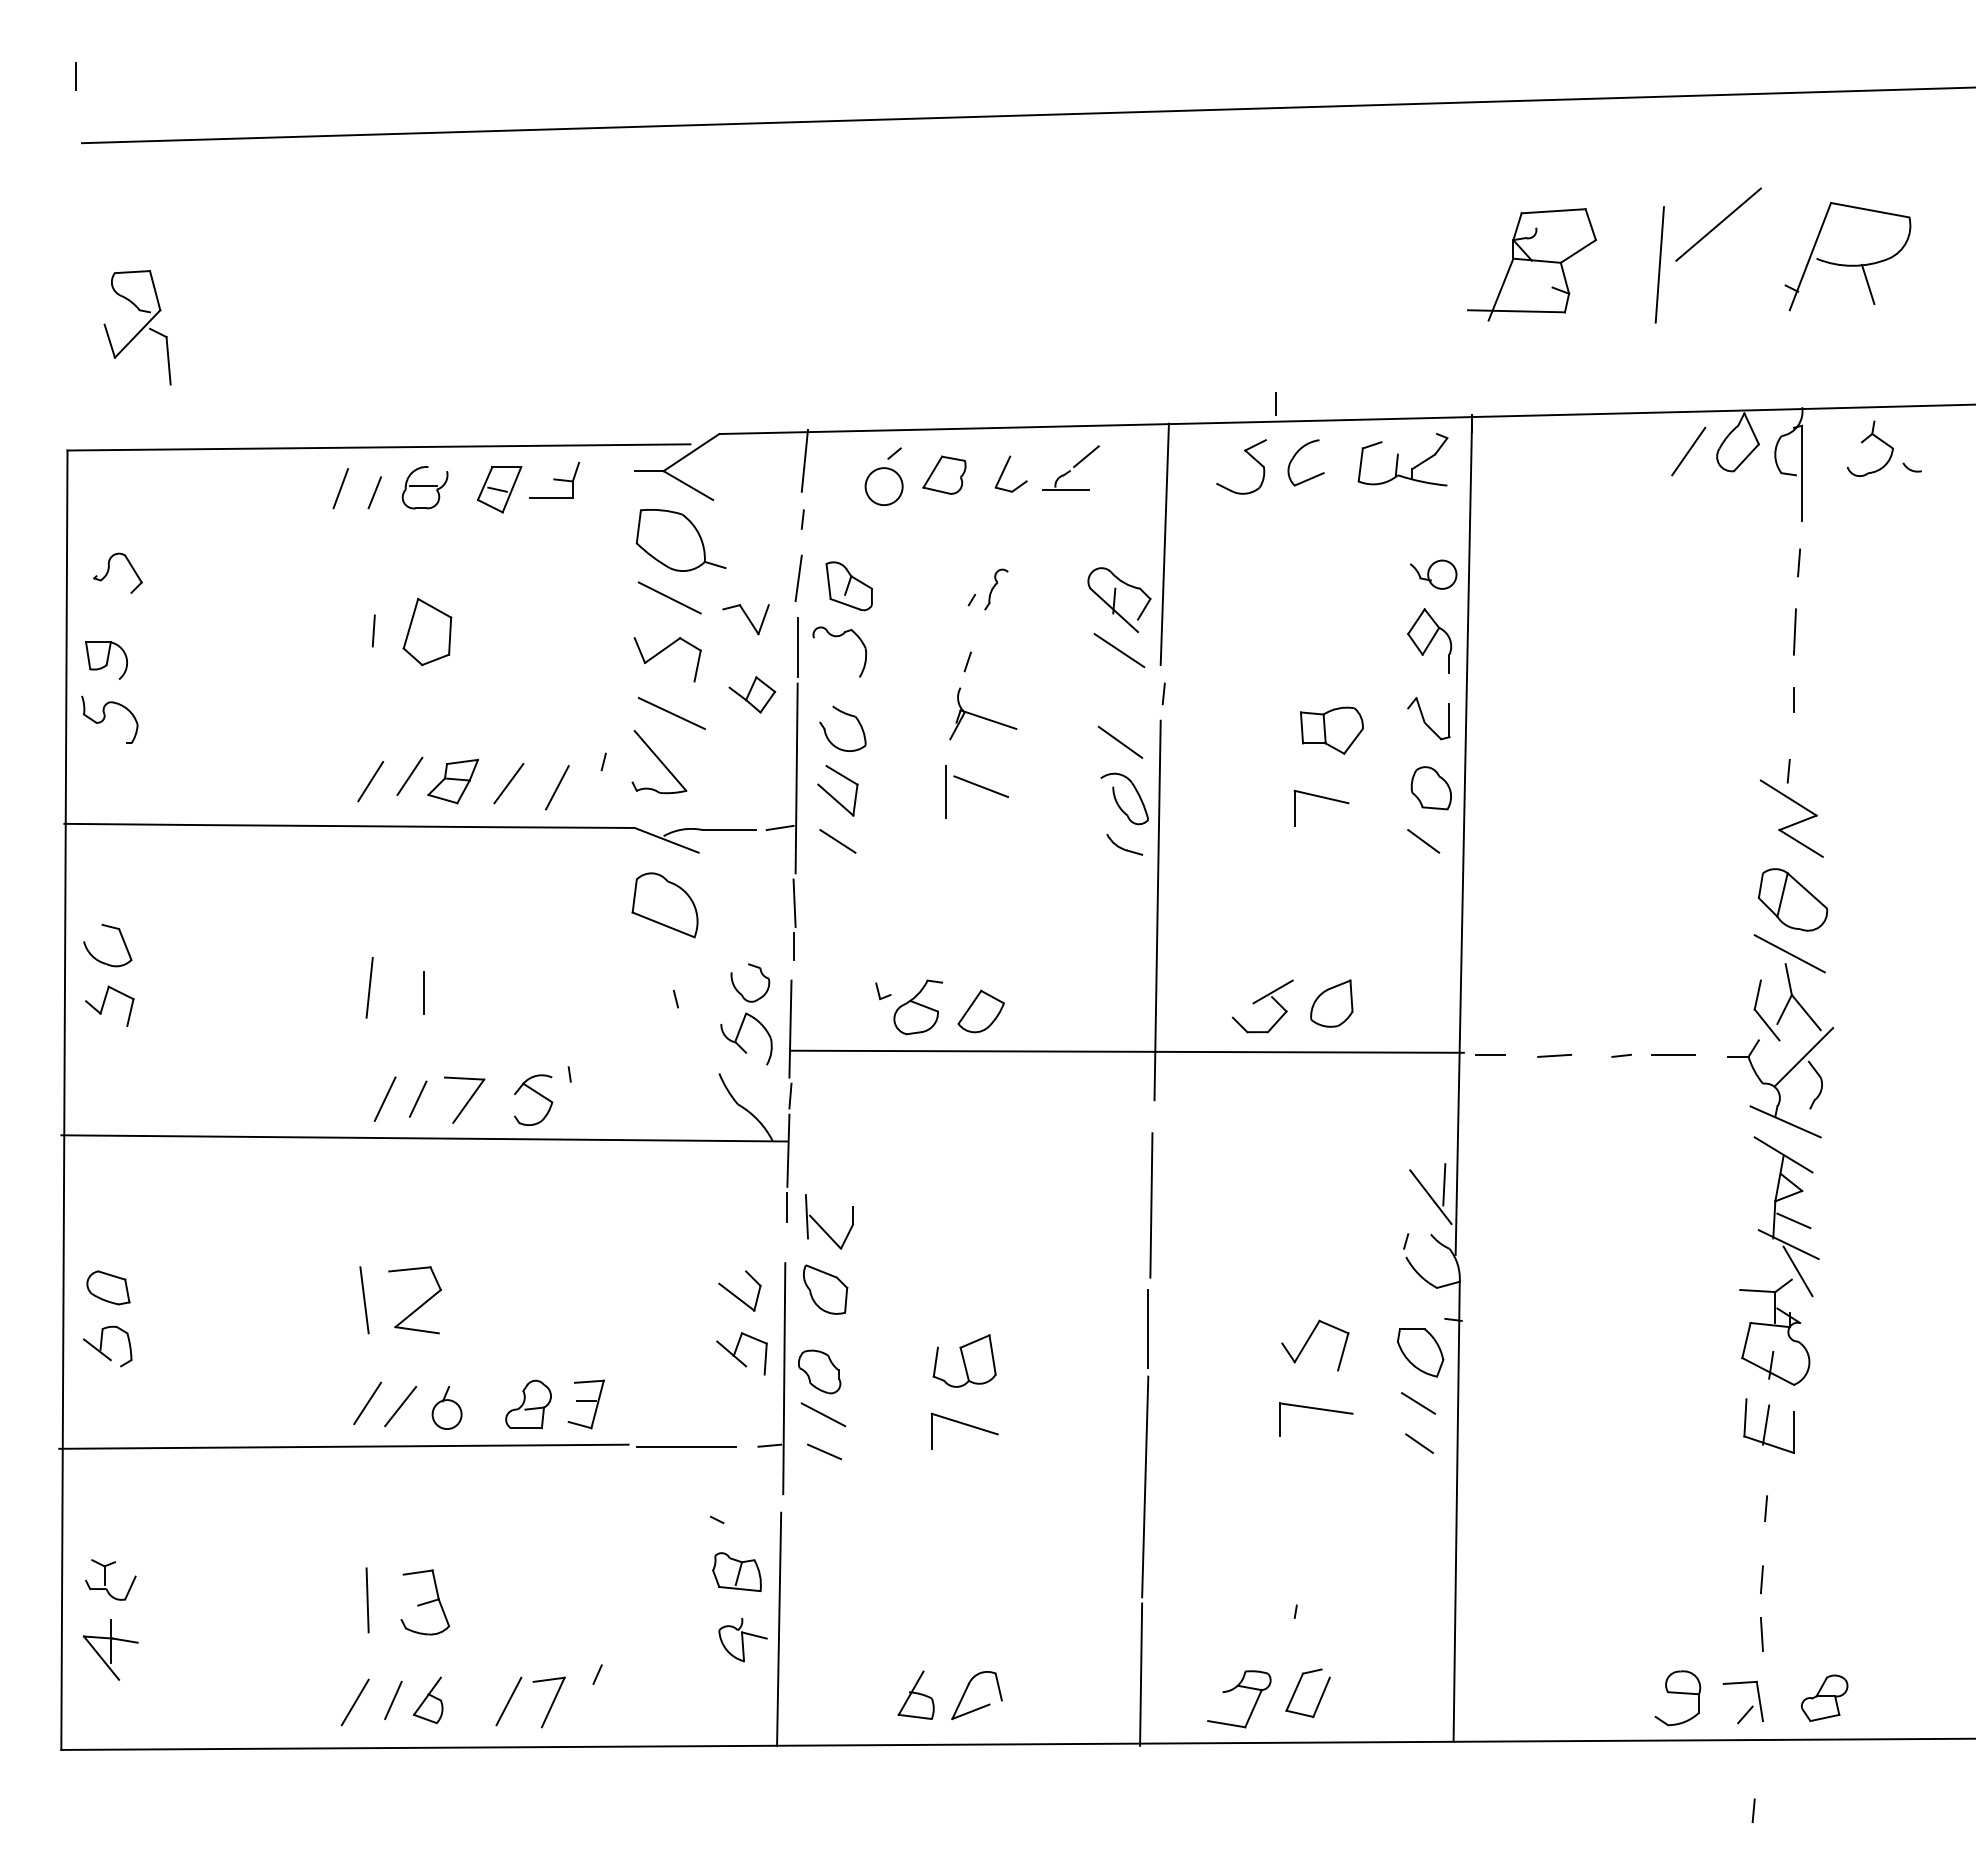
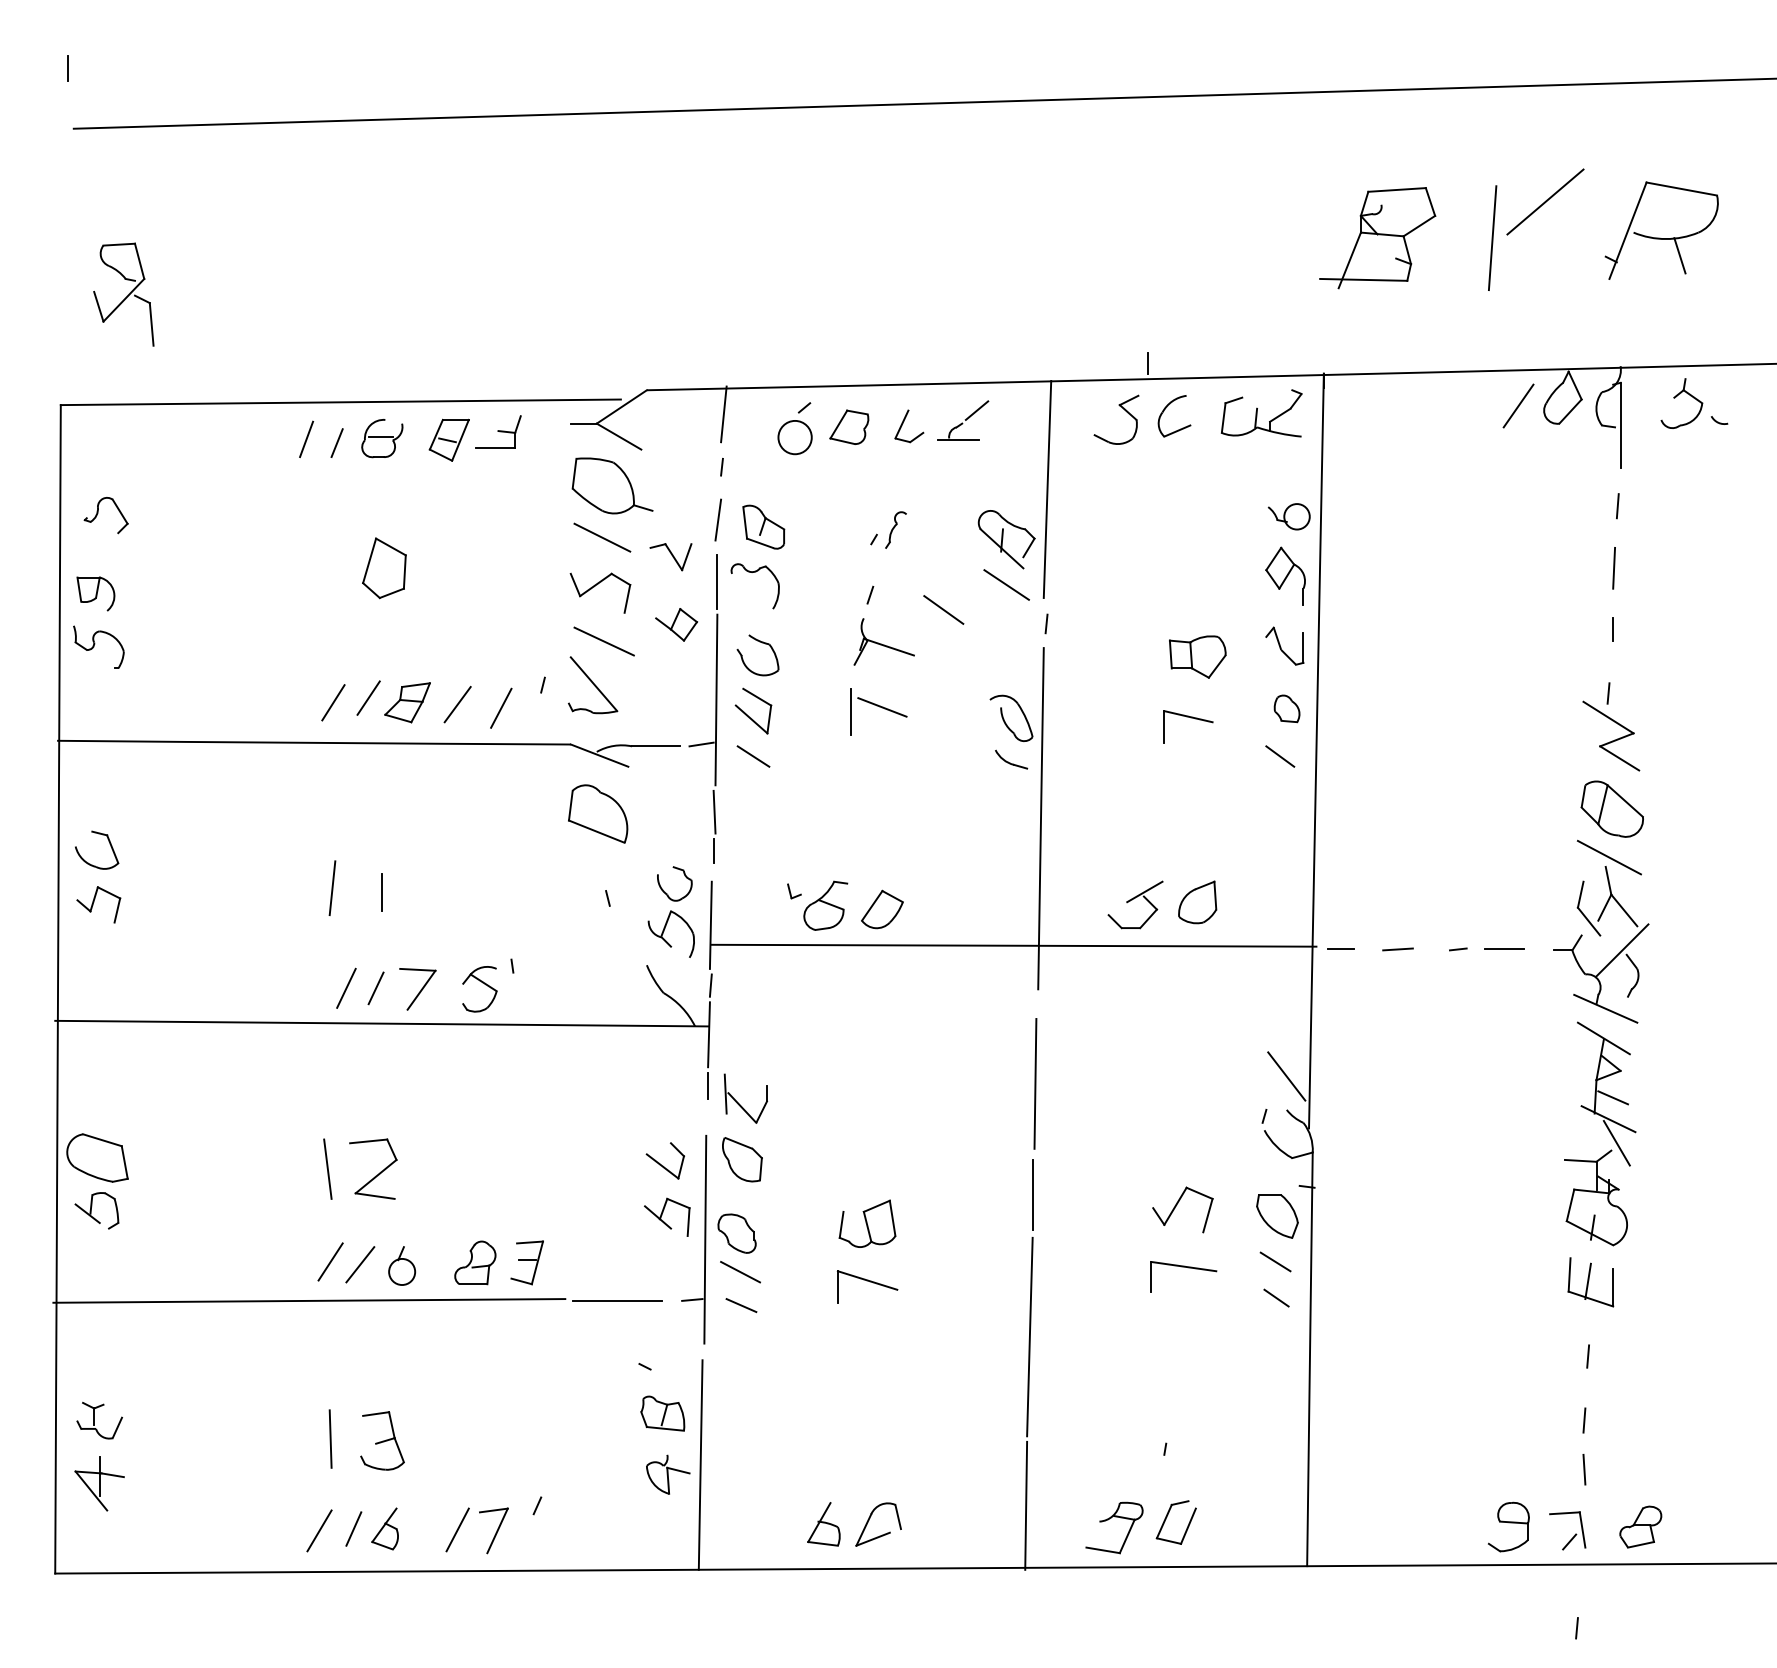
line: (373, 630) -> (335, 566), removed
line: (1120, 741) -> (943, 609), moved
part: (1430, 788) -> (1286, 709), size x0.7
line: (1444, 1184) -> (1298, 1065), removed
part: (108, 1287) -> (97, 1157), size x1.6

